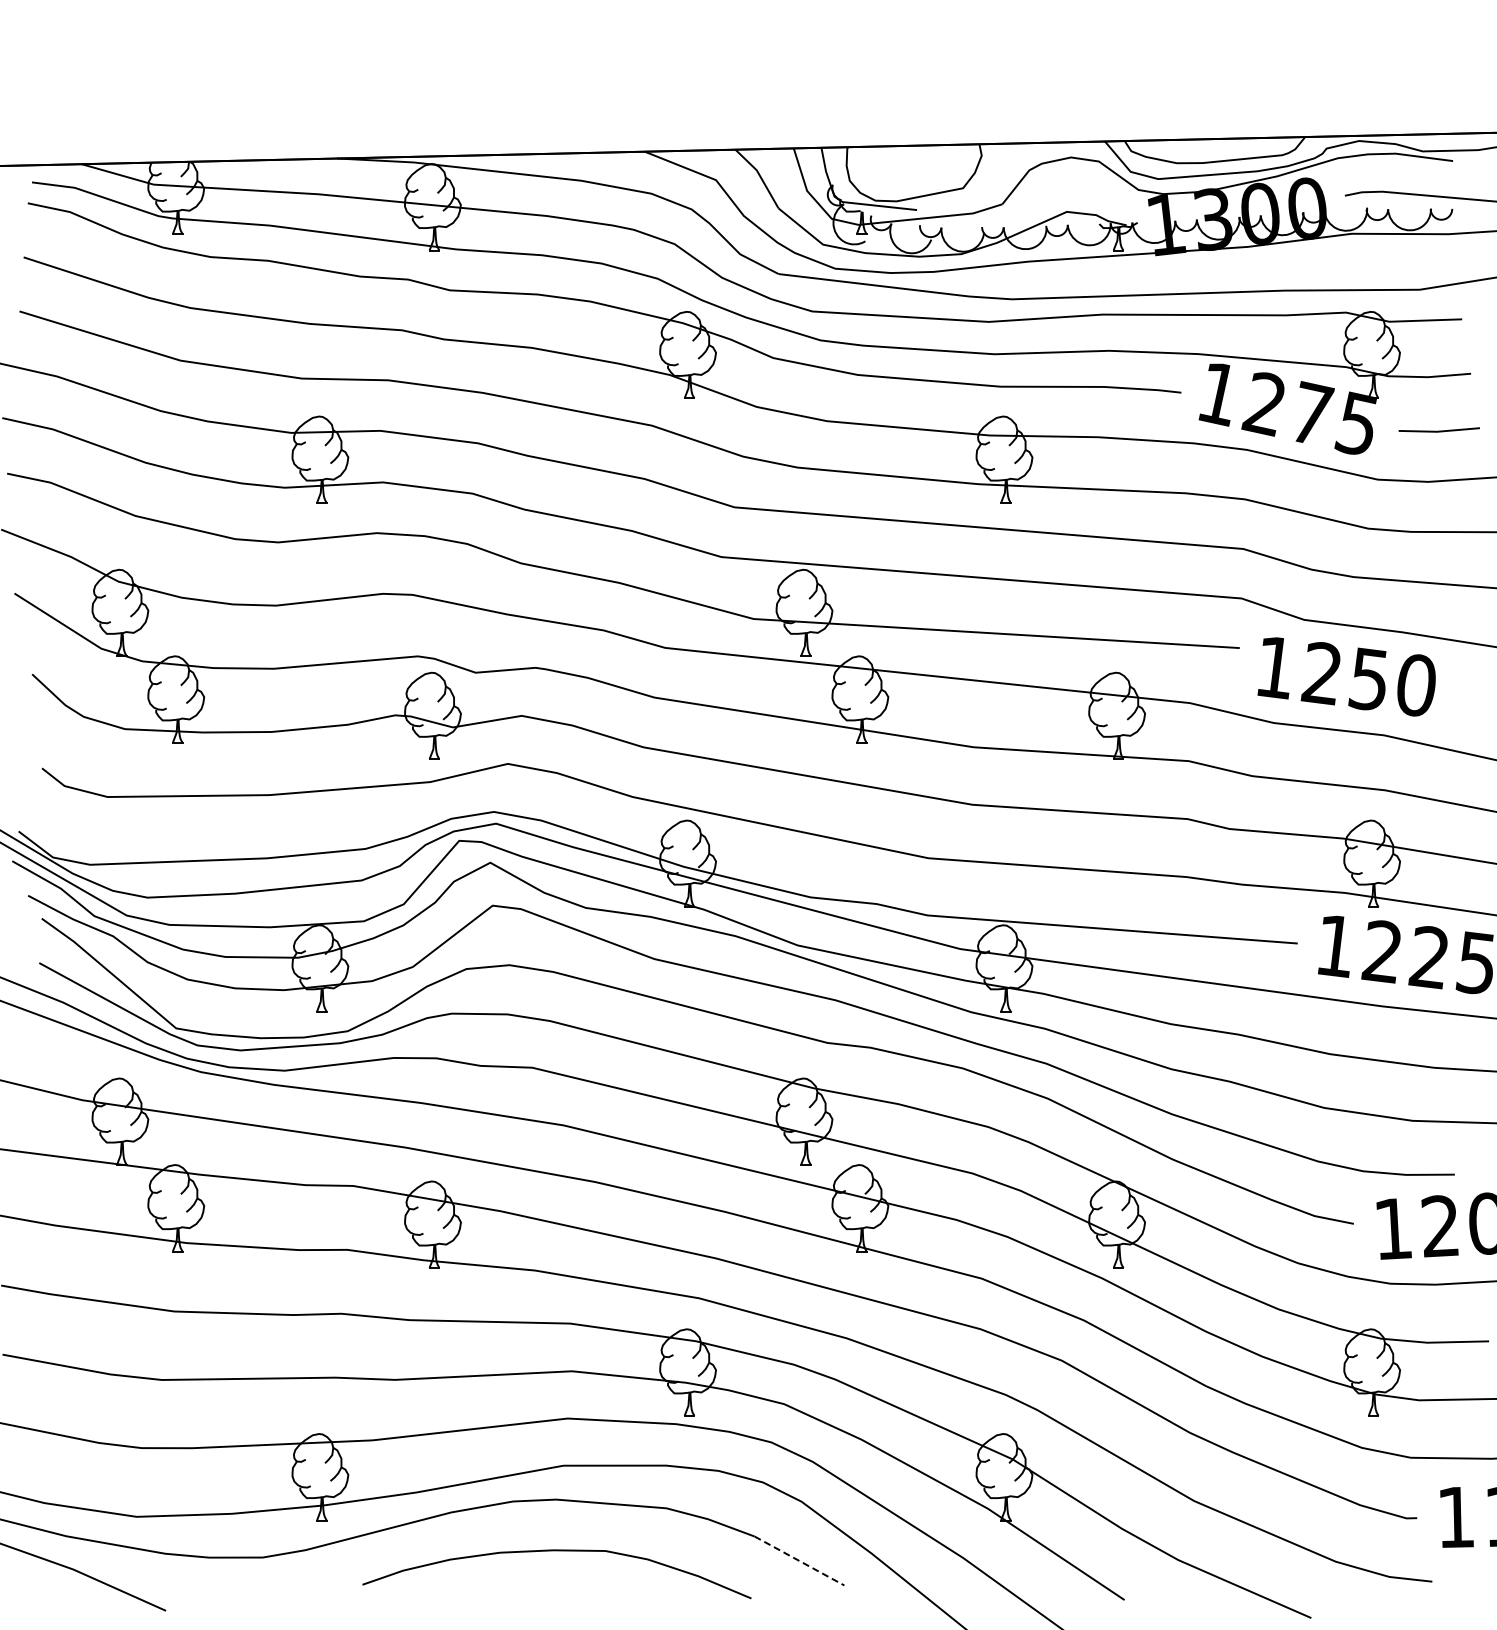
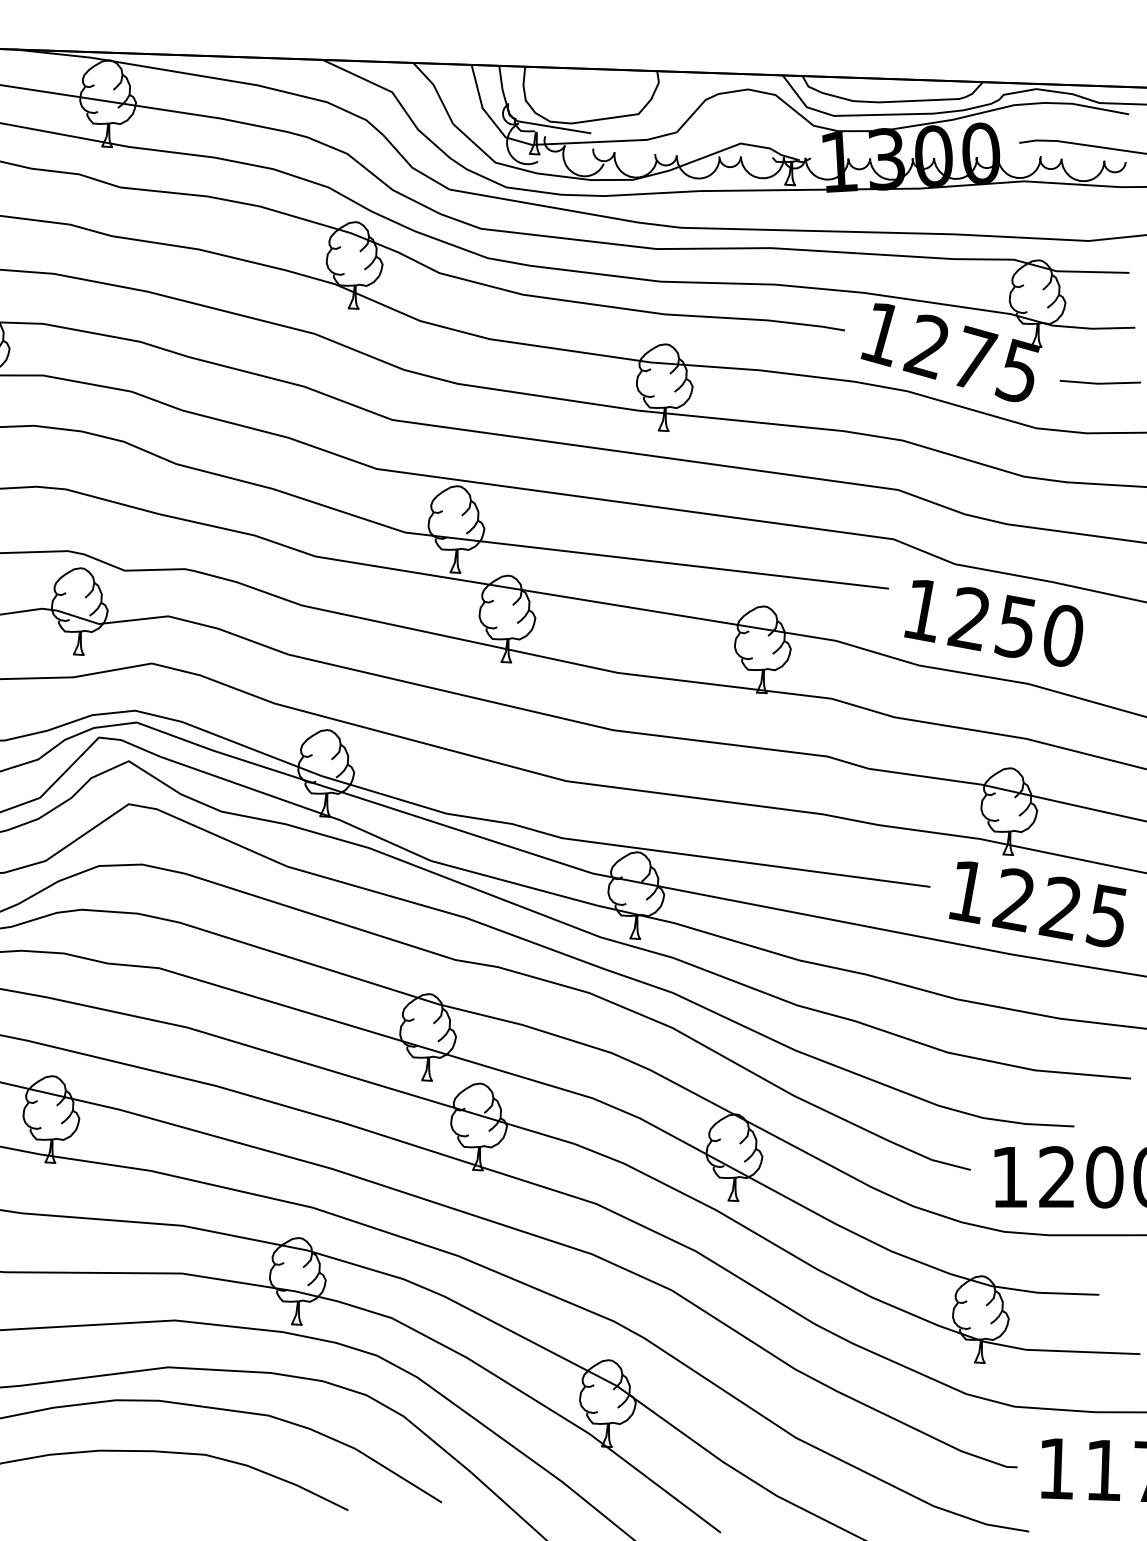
line: (799, 1561) -> (398, 1476), dashed -> solid

